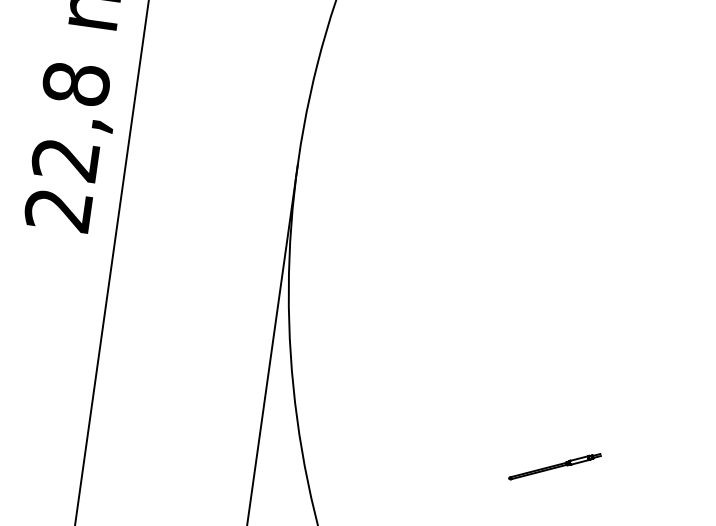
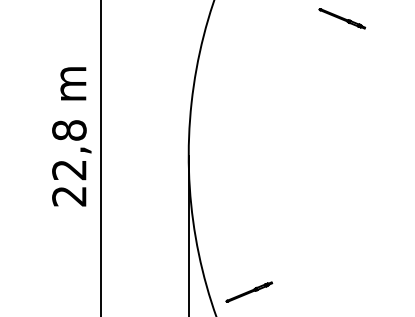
part: (555, 465) -> (249, 291), moved

